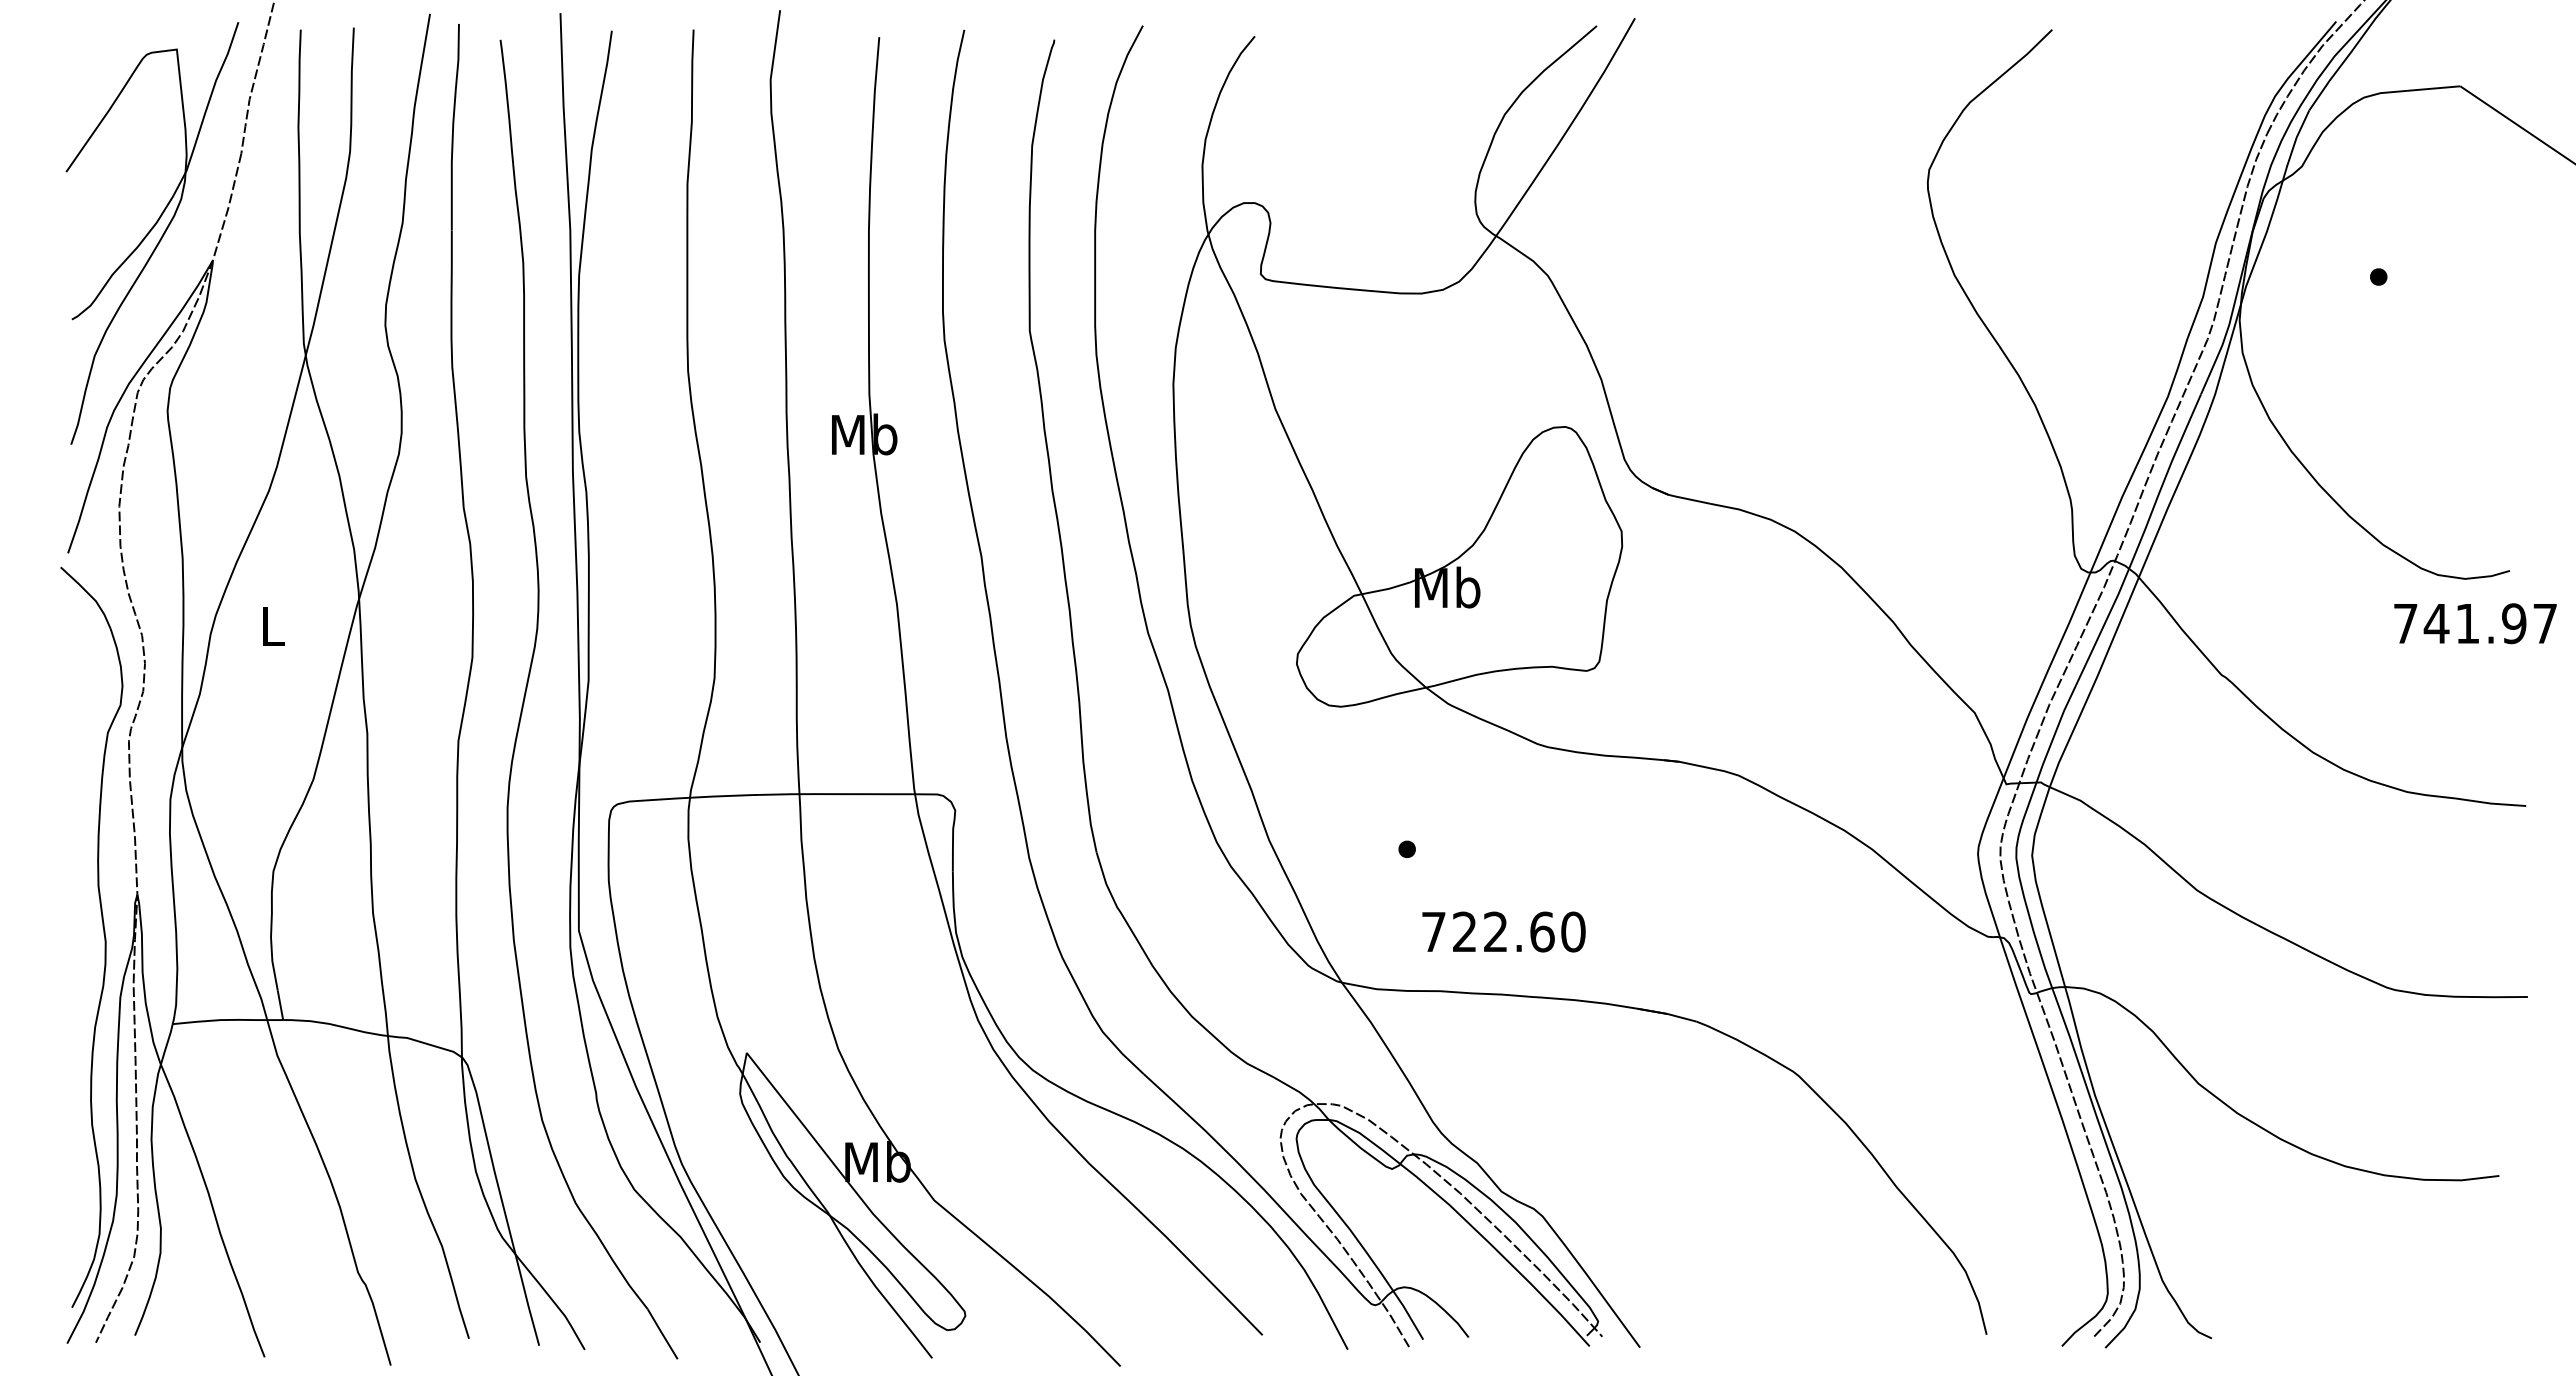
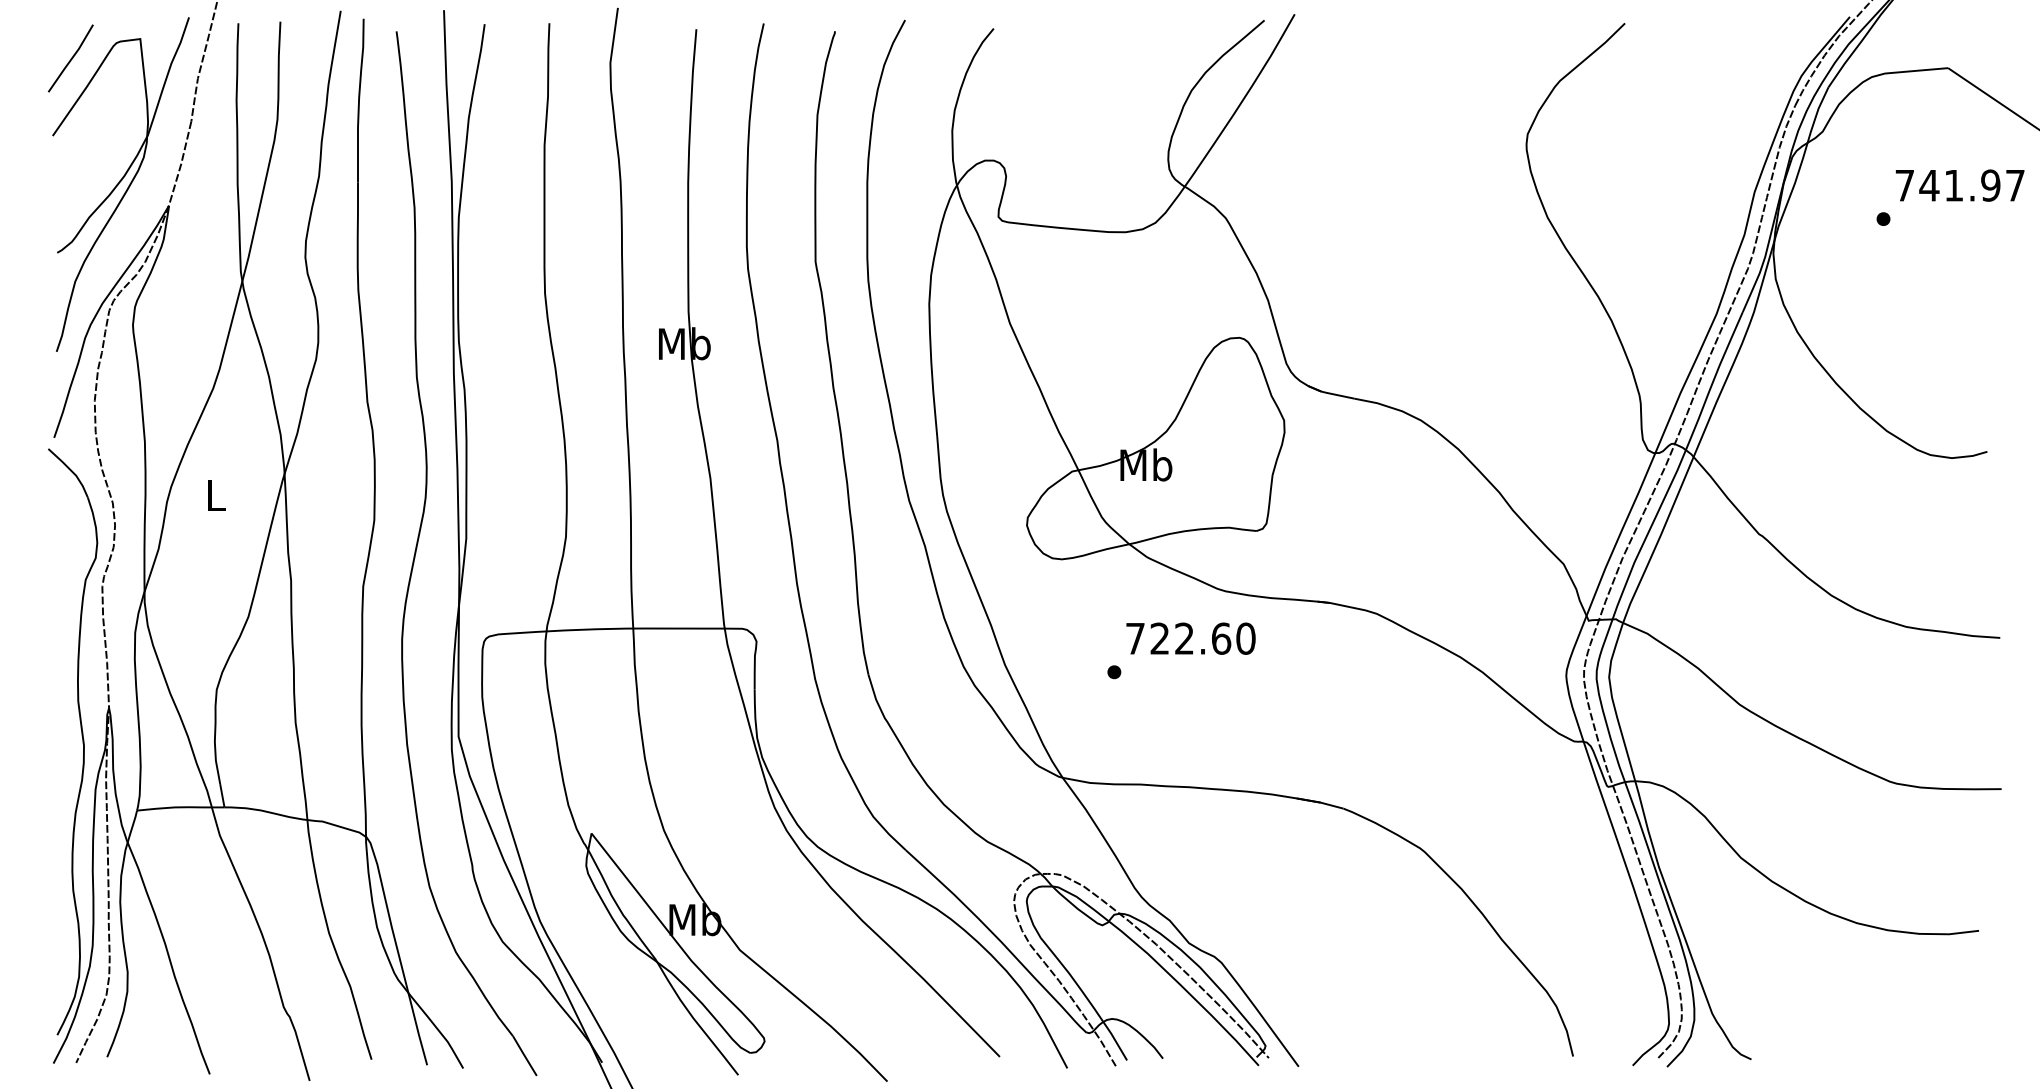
line: (89, 73) -> (71, 58), added
text: (2475, 623) -> (1960, 185), moved
text: (1503, 931) -> (1190, 638), moved

